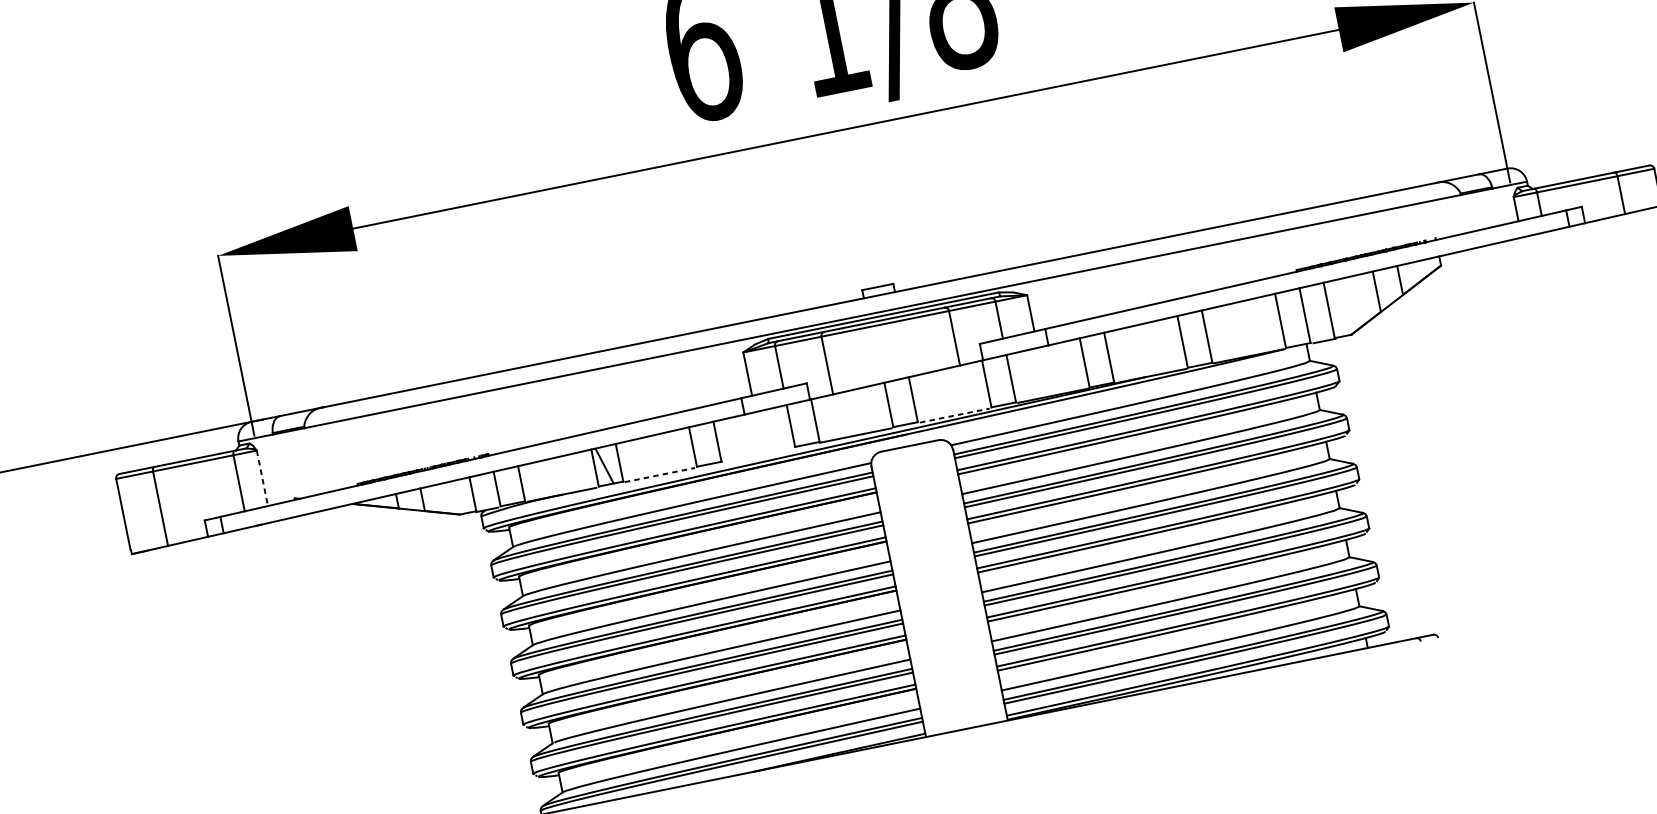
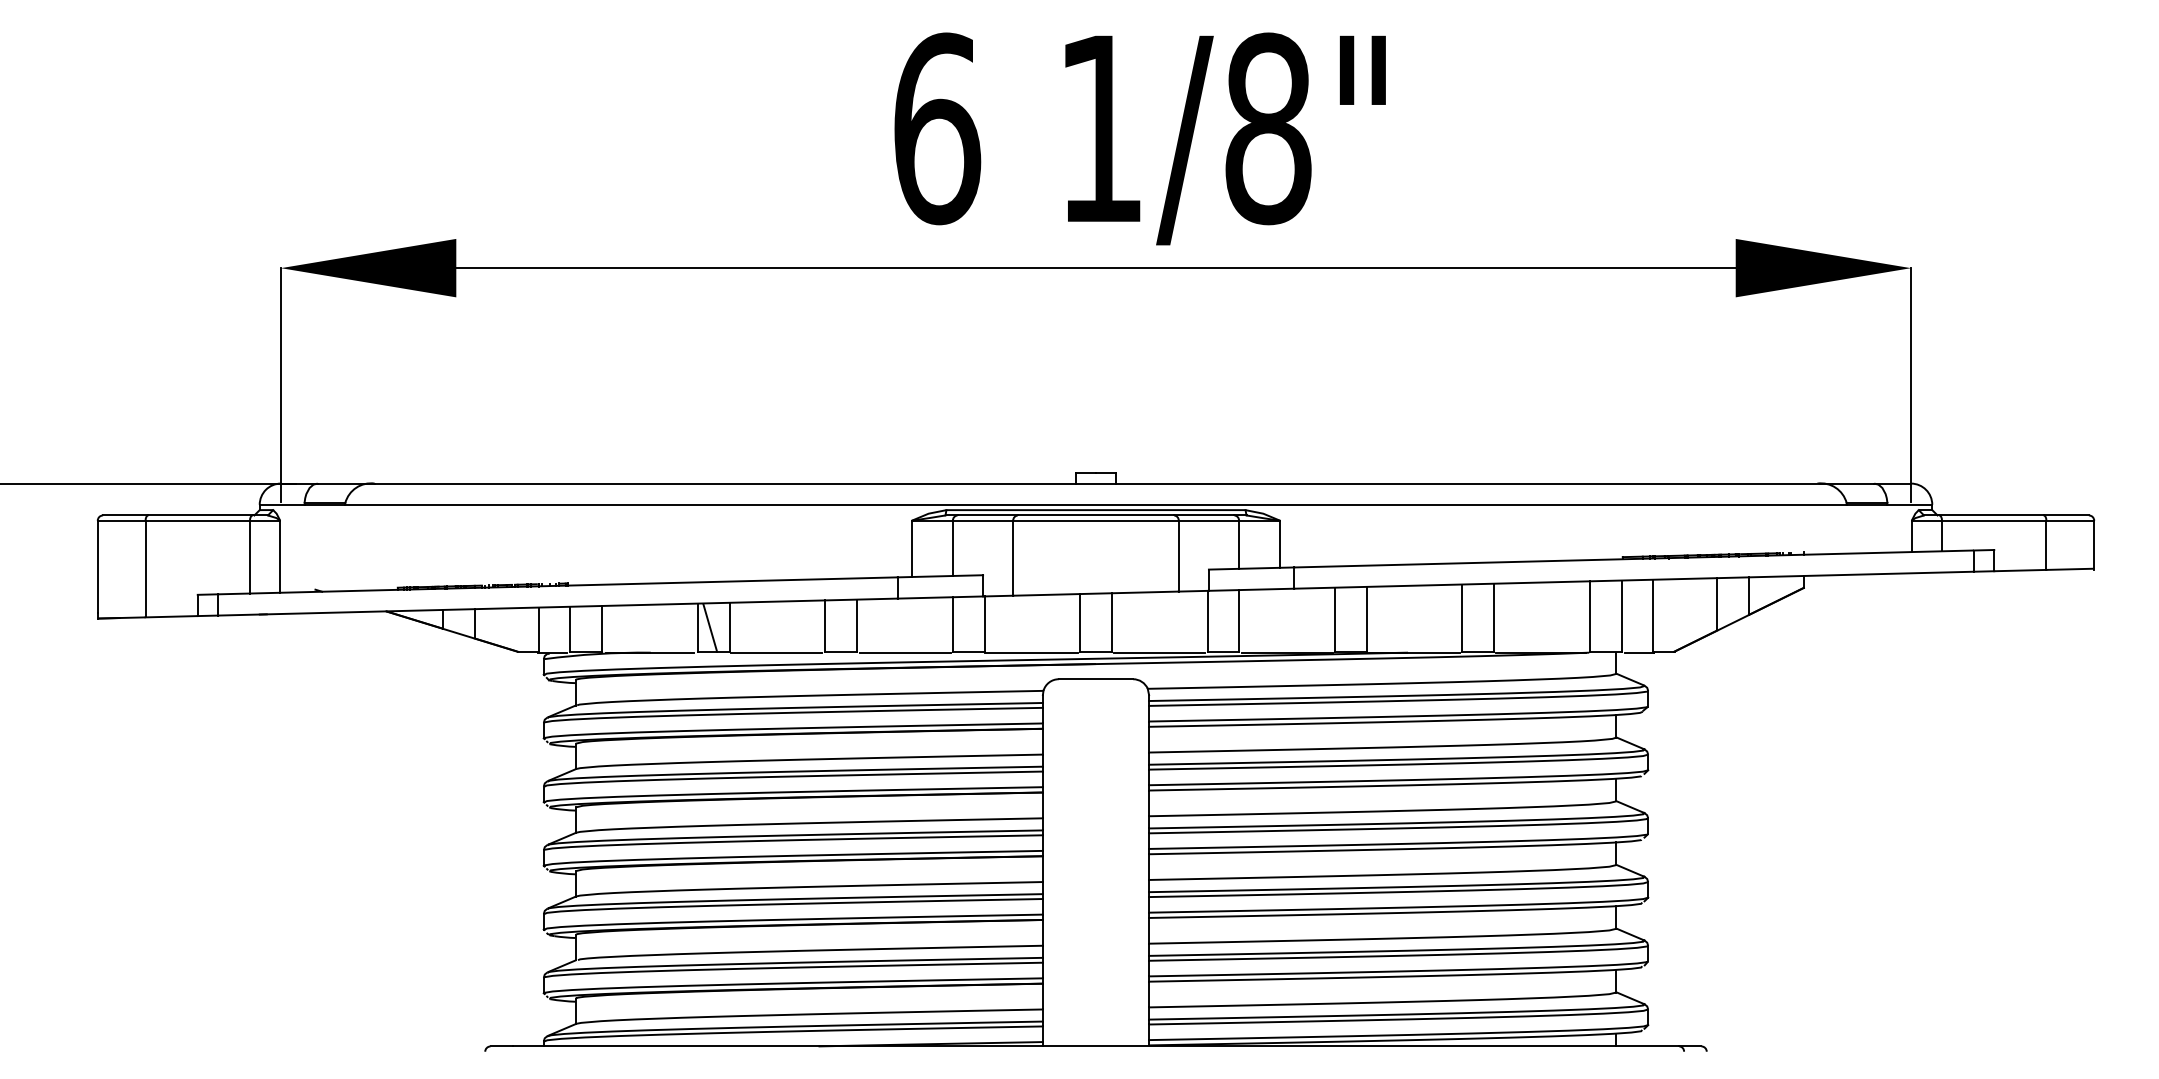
line: (955, 415) -> (1160, 652), dashed -> solid
line: (758, 455) -> (904, 652), added
line: (659, 474) -> (776, 652), dashed -> solid
line: (262, 478) -> (280, 557), dashed -> solid

